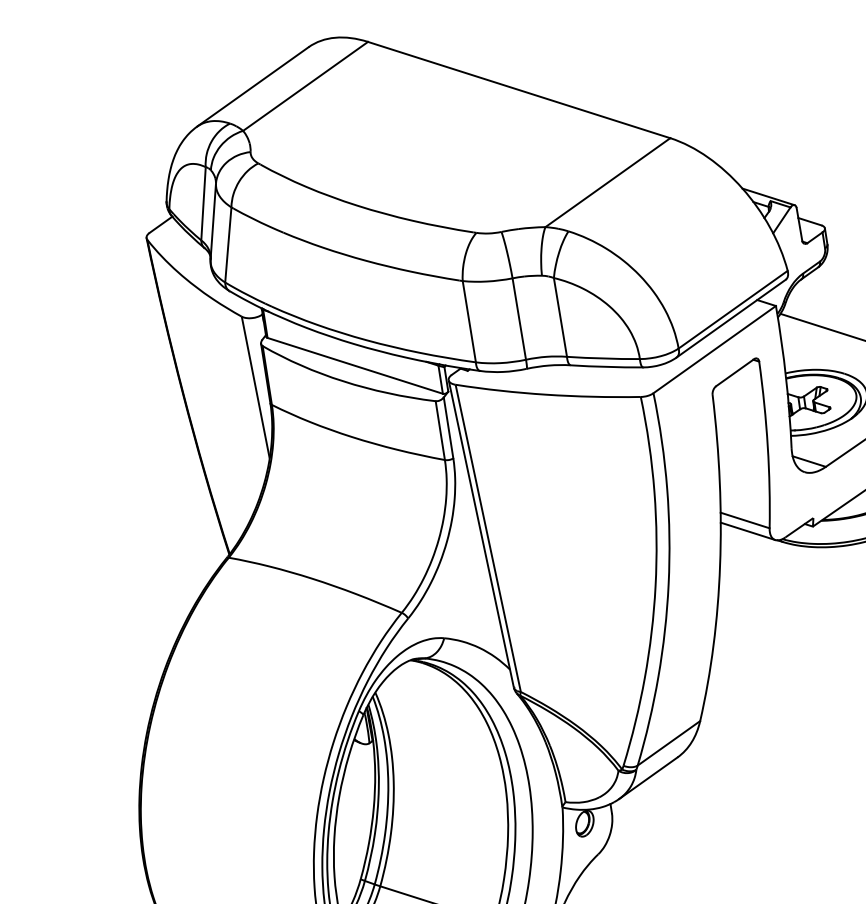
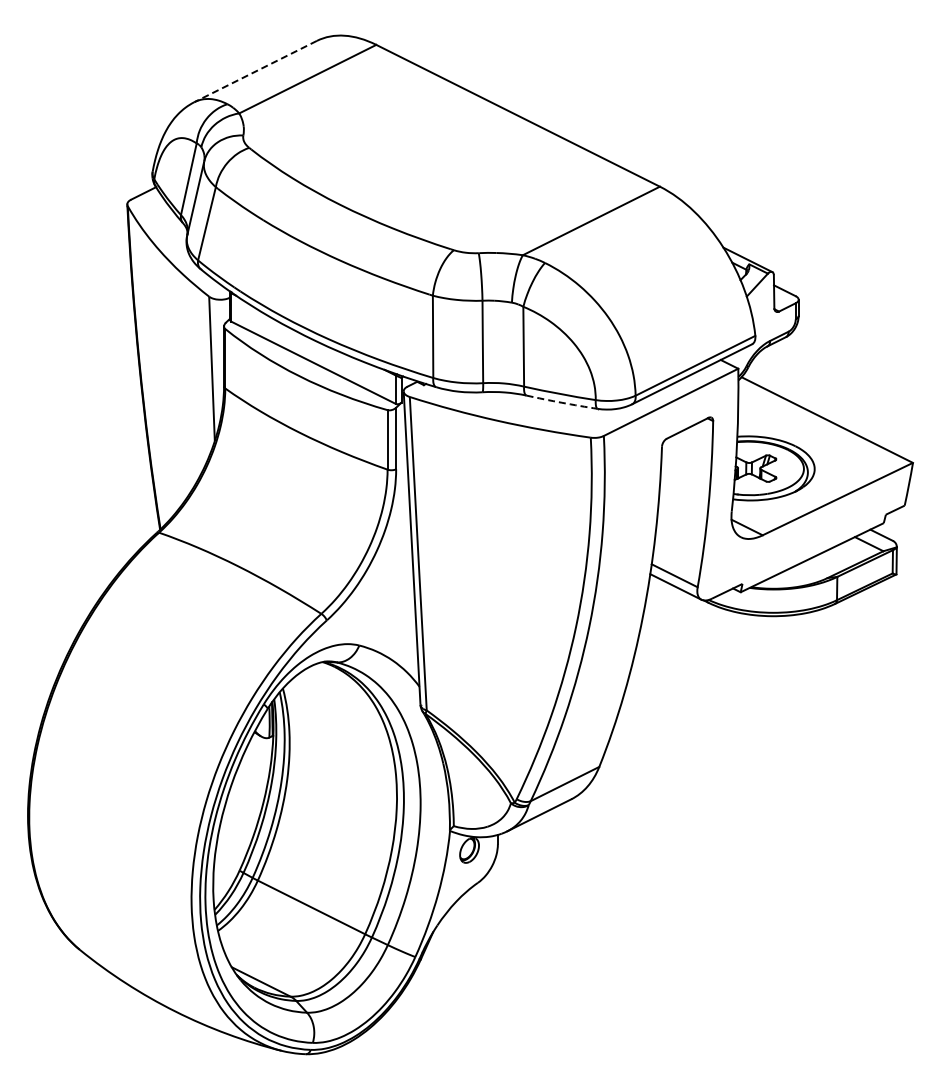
line: (252, 86) -> (255, 71), solid -> dashed
arc: (606, 366) -> (561, 402), solid -> dashed

